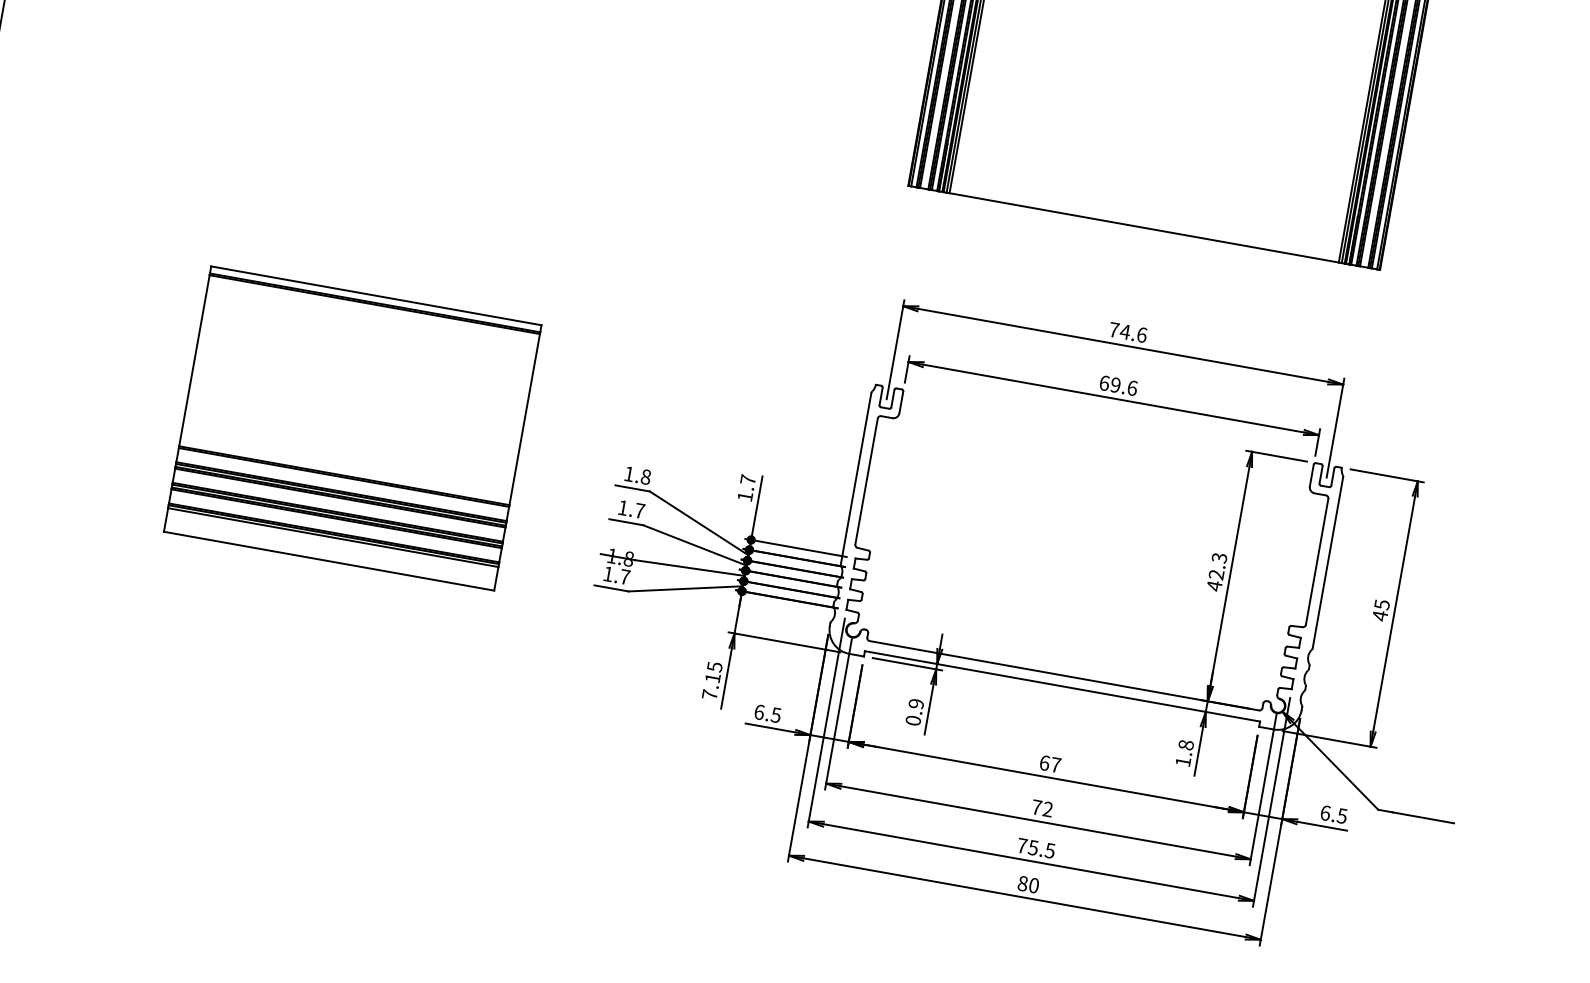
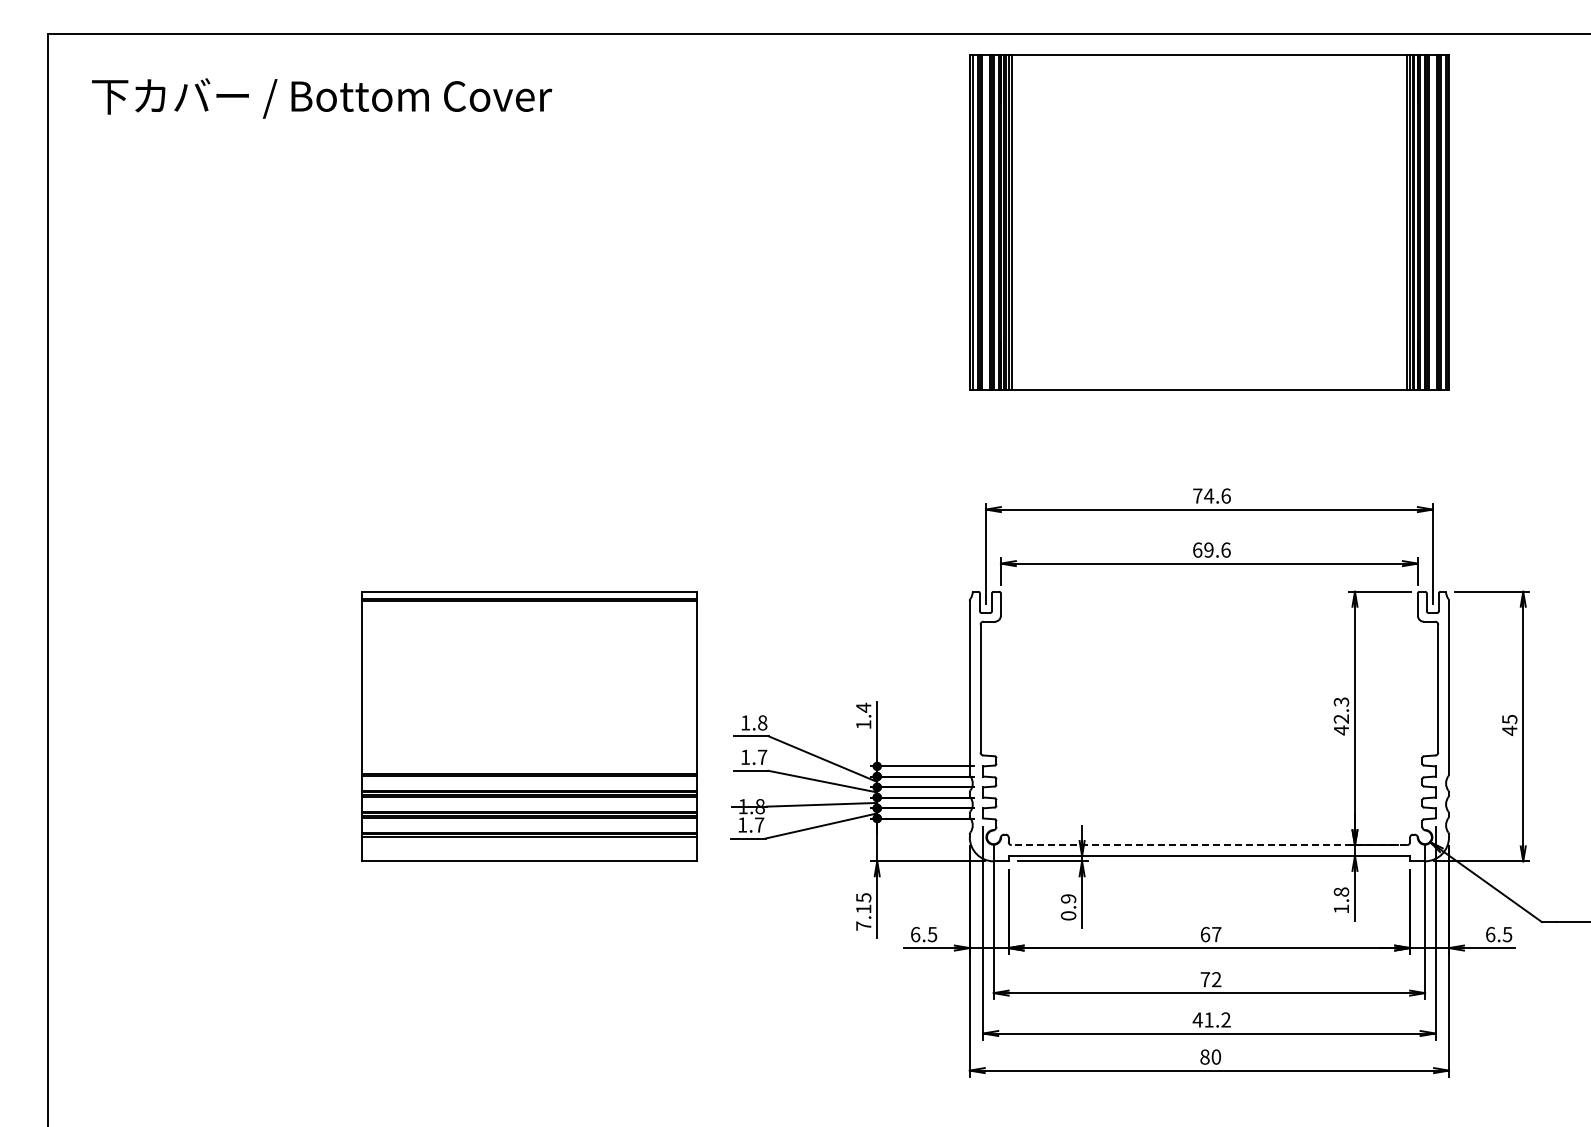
part: (352, 428) -> (529, 726), moved
text: (748, 479) -> (863, 707), 1.7 -> 1.4
line: (1064, 676) -> (1209, 845), solid -> dashed
text: (1035, 847) -> (1211, 1019), 75.5 -> 41.2

